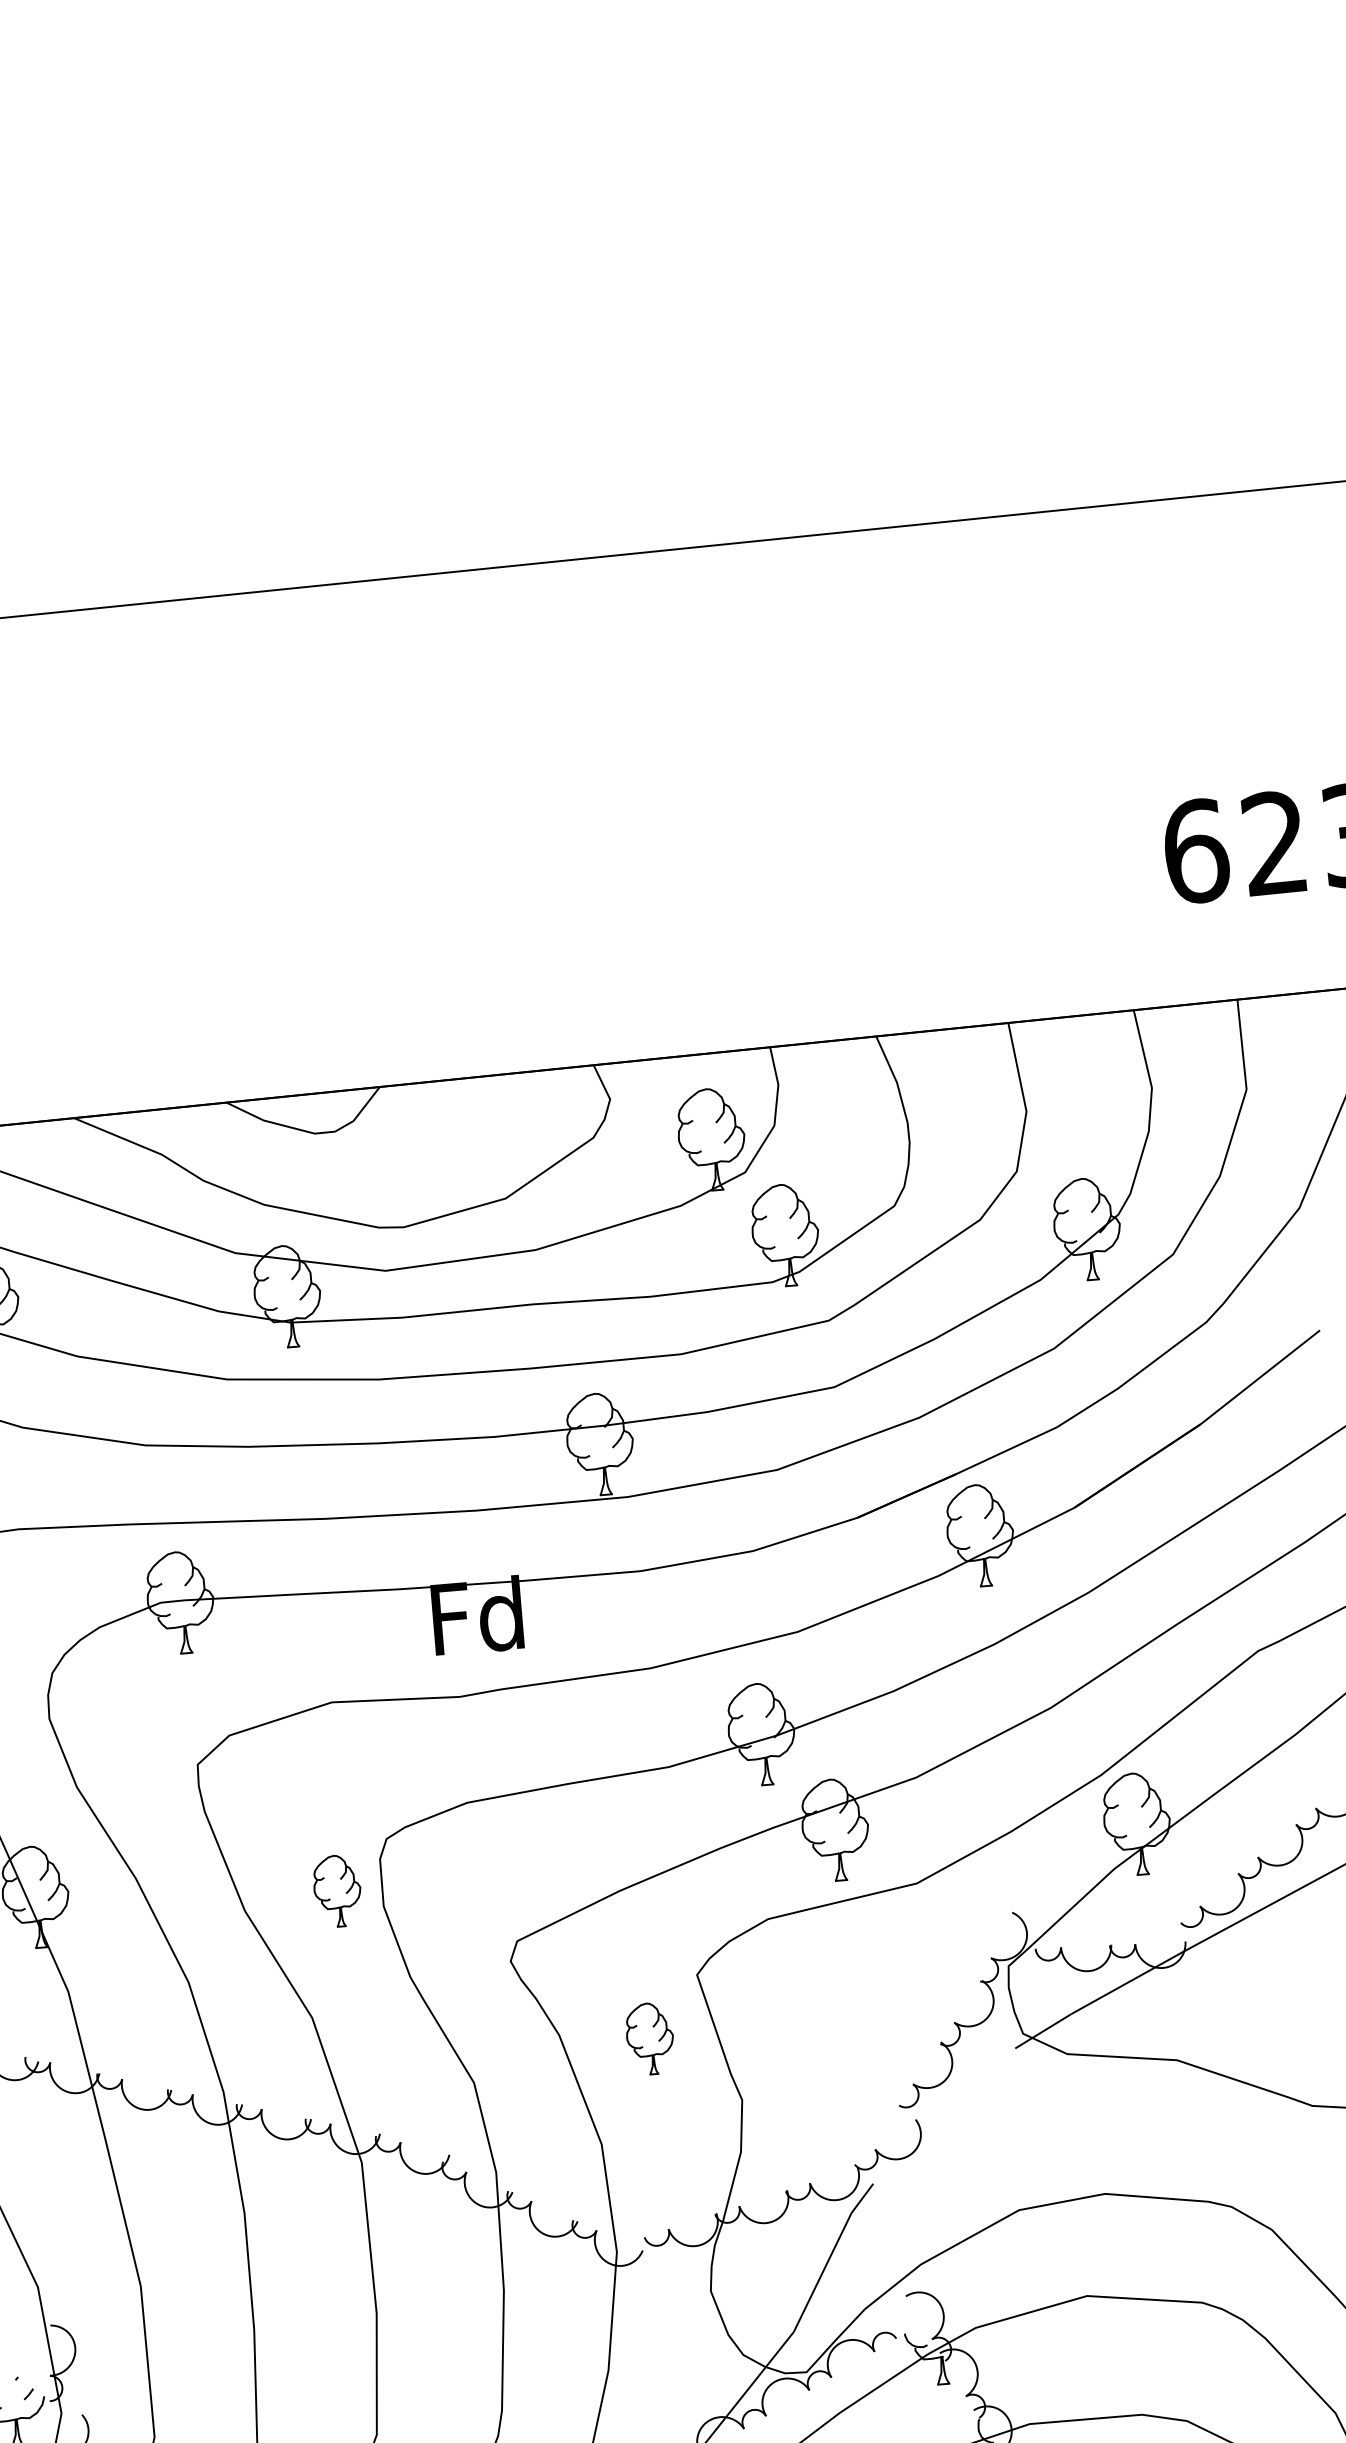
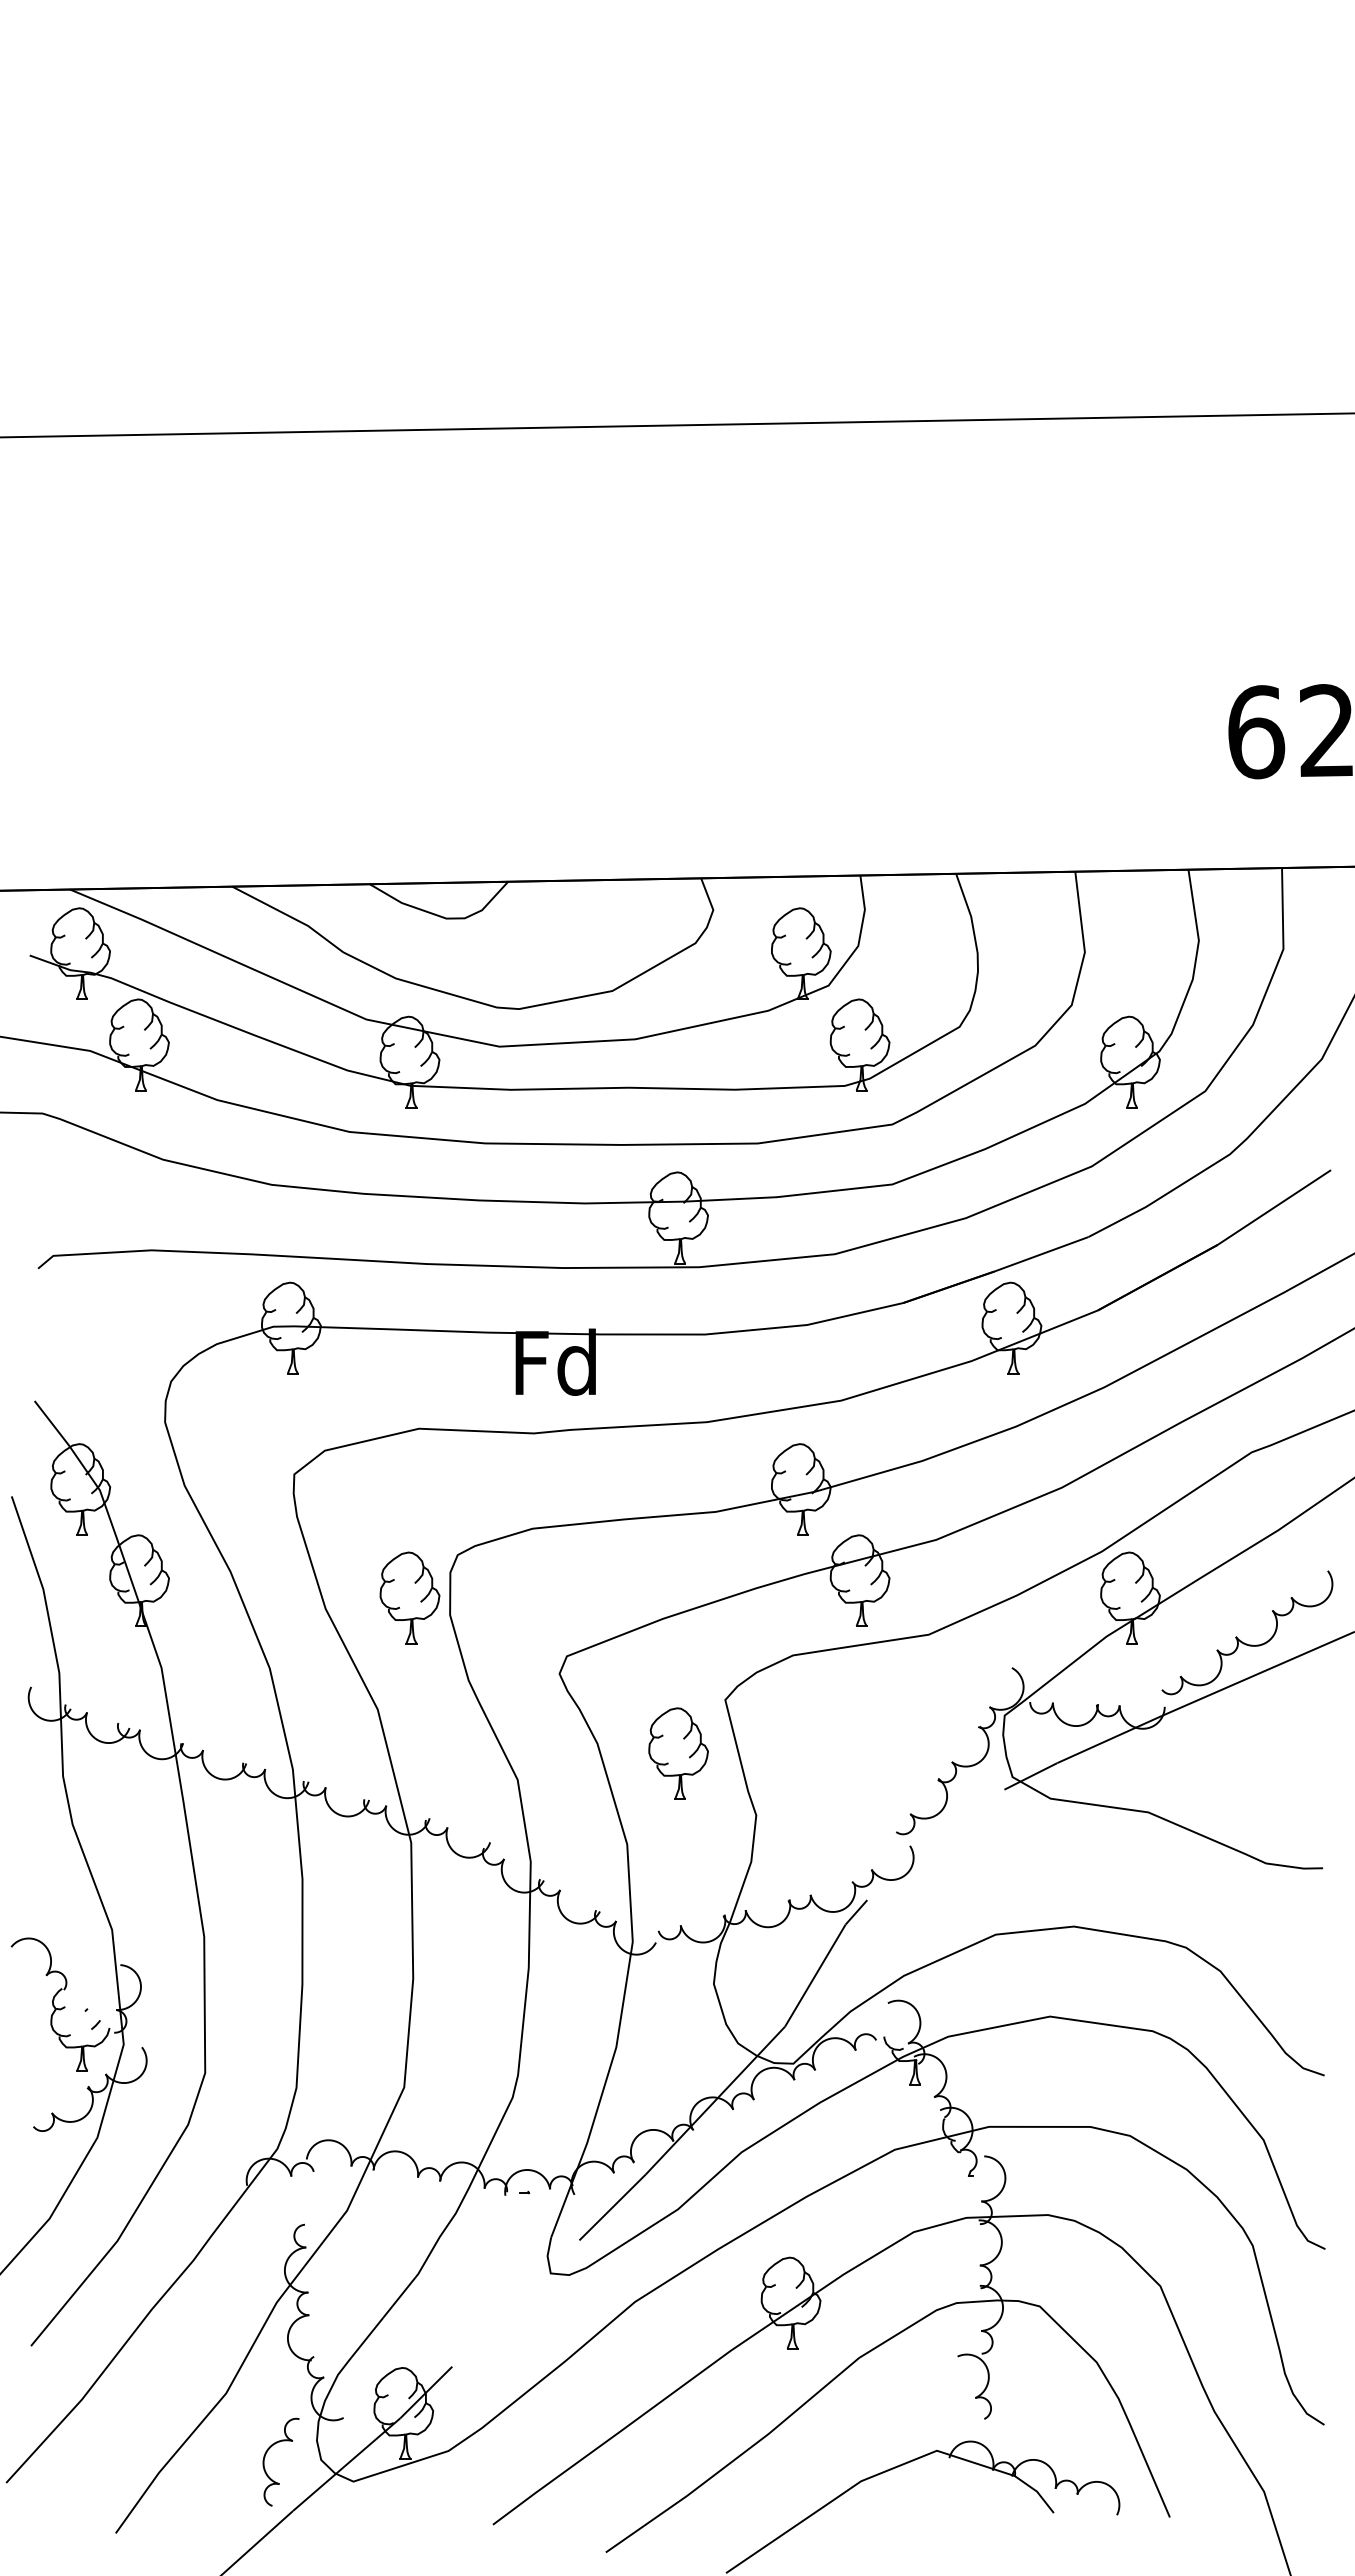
part: (337, 1890) -> (409, 1597), size x1.43
part: (650, 2038) -> (678, 1753), size x1.43

